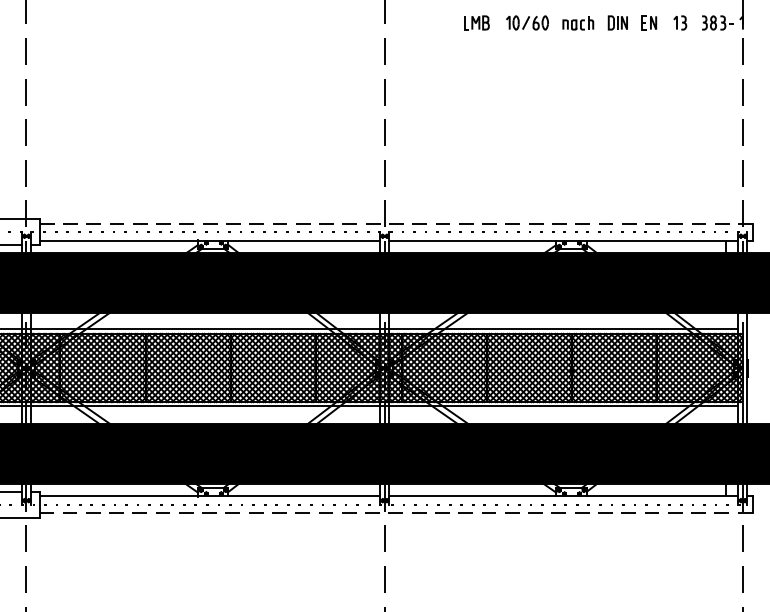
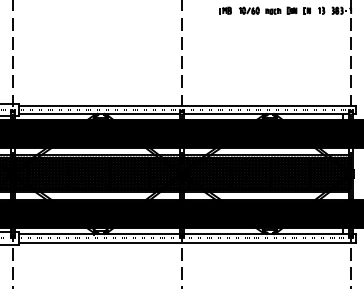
line: (396, 223) -> (187, 105), dashed -> solid
line: (394, 513) -> (186, 242), dashed -> solid

